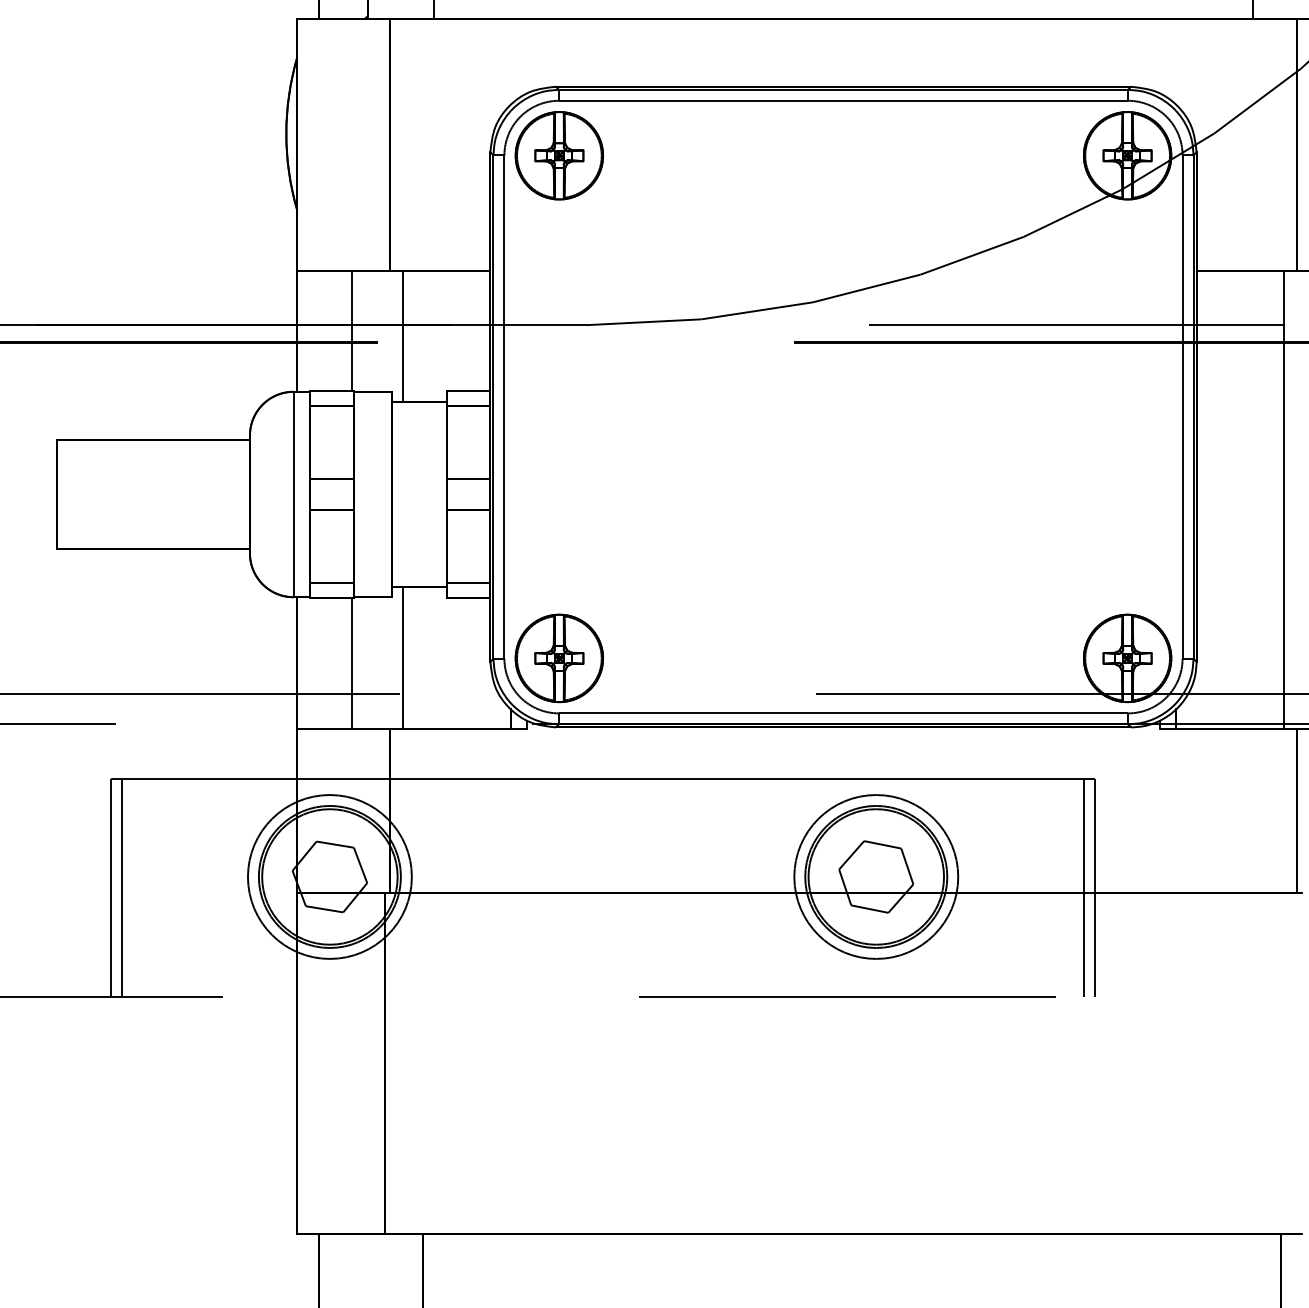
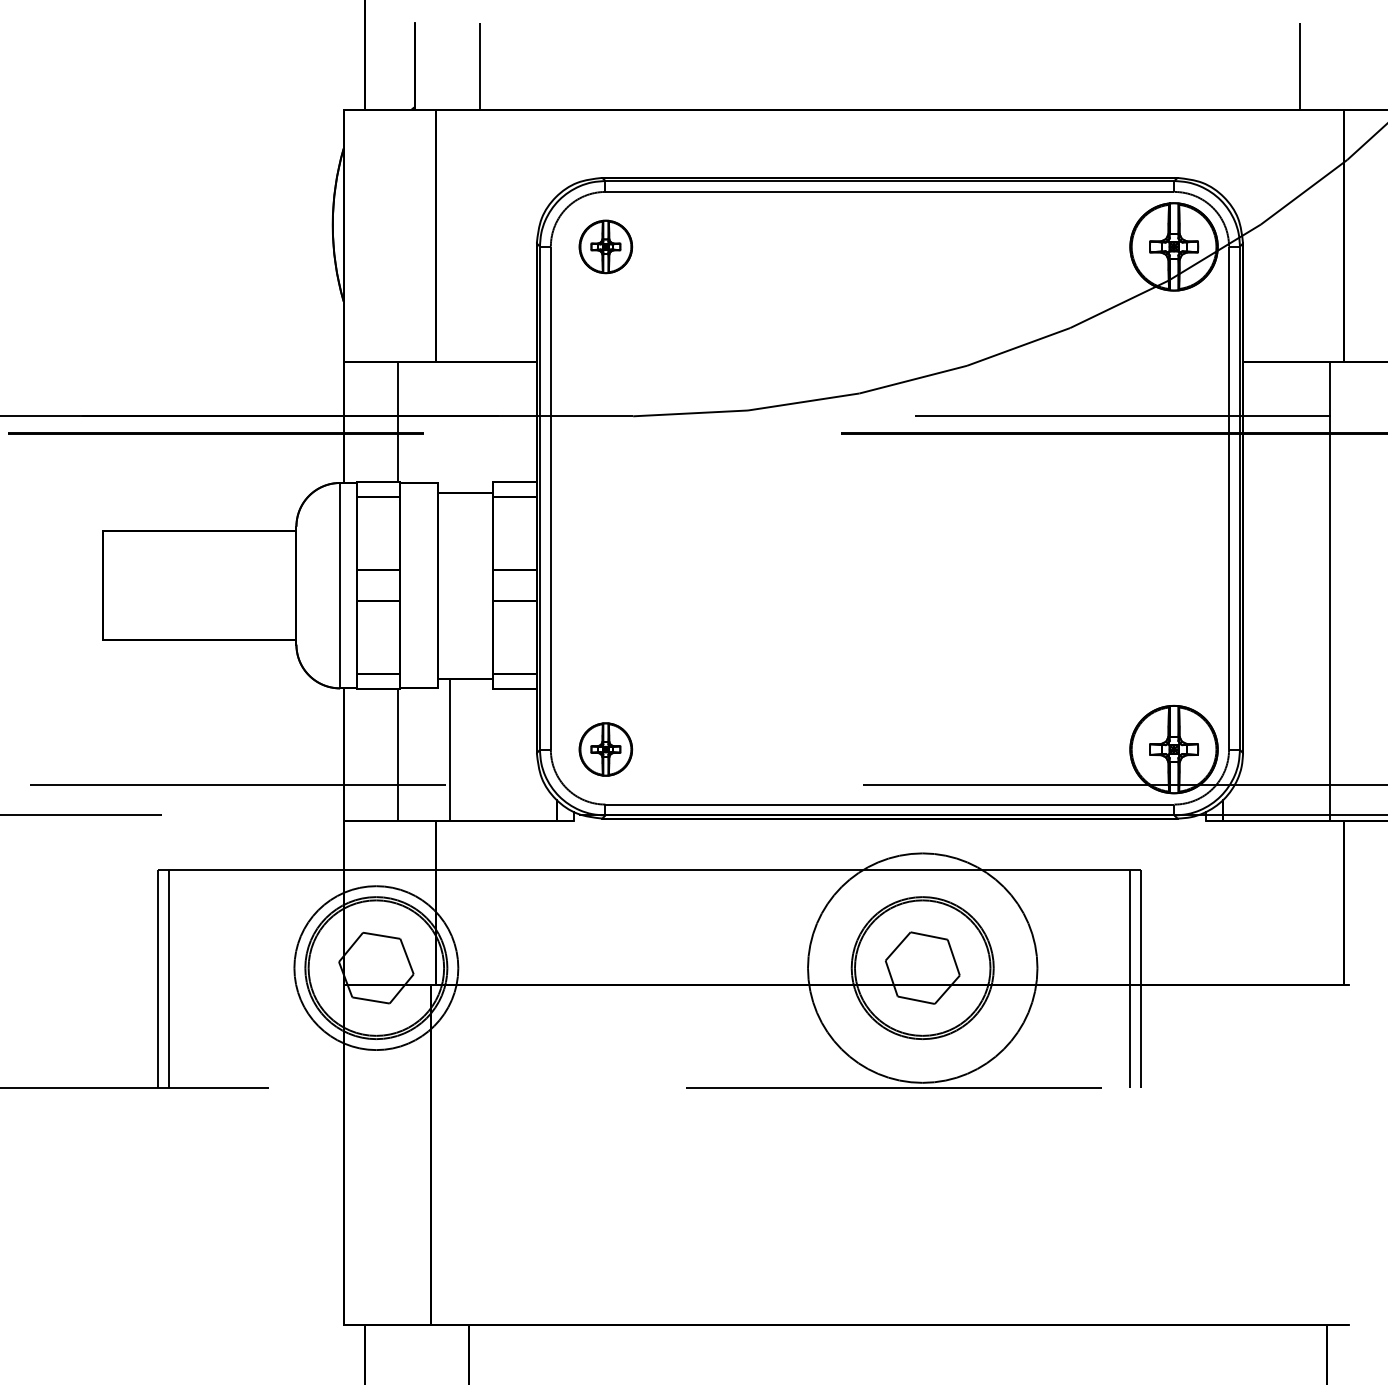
part: (559, 155) -> (605, 246), size x0.6
line: (403, 335) -> (449, 426), removed
part: (559, 658) -> (605, 749), size x0.6
circle: (876, 877) -> (922, 968), size x1.4

